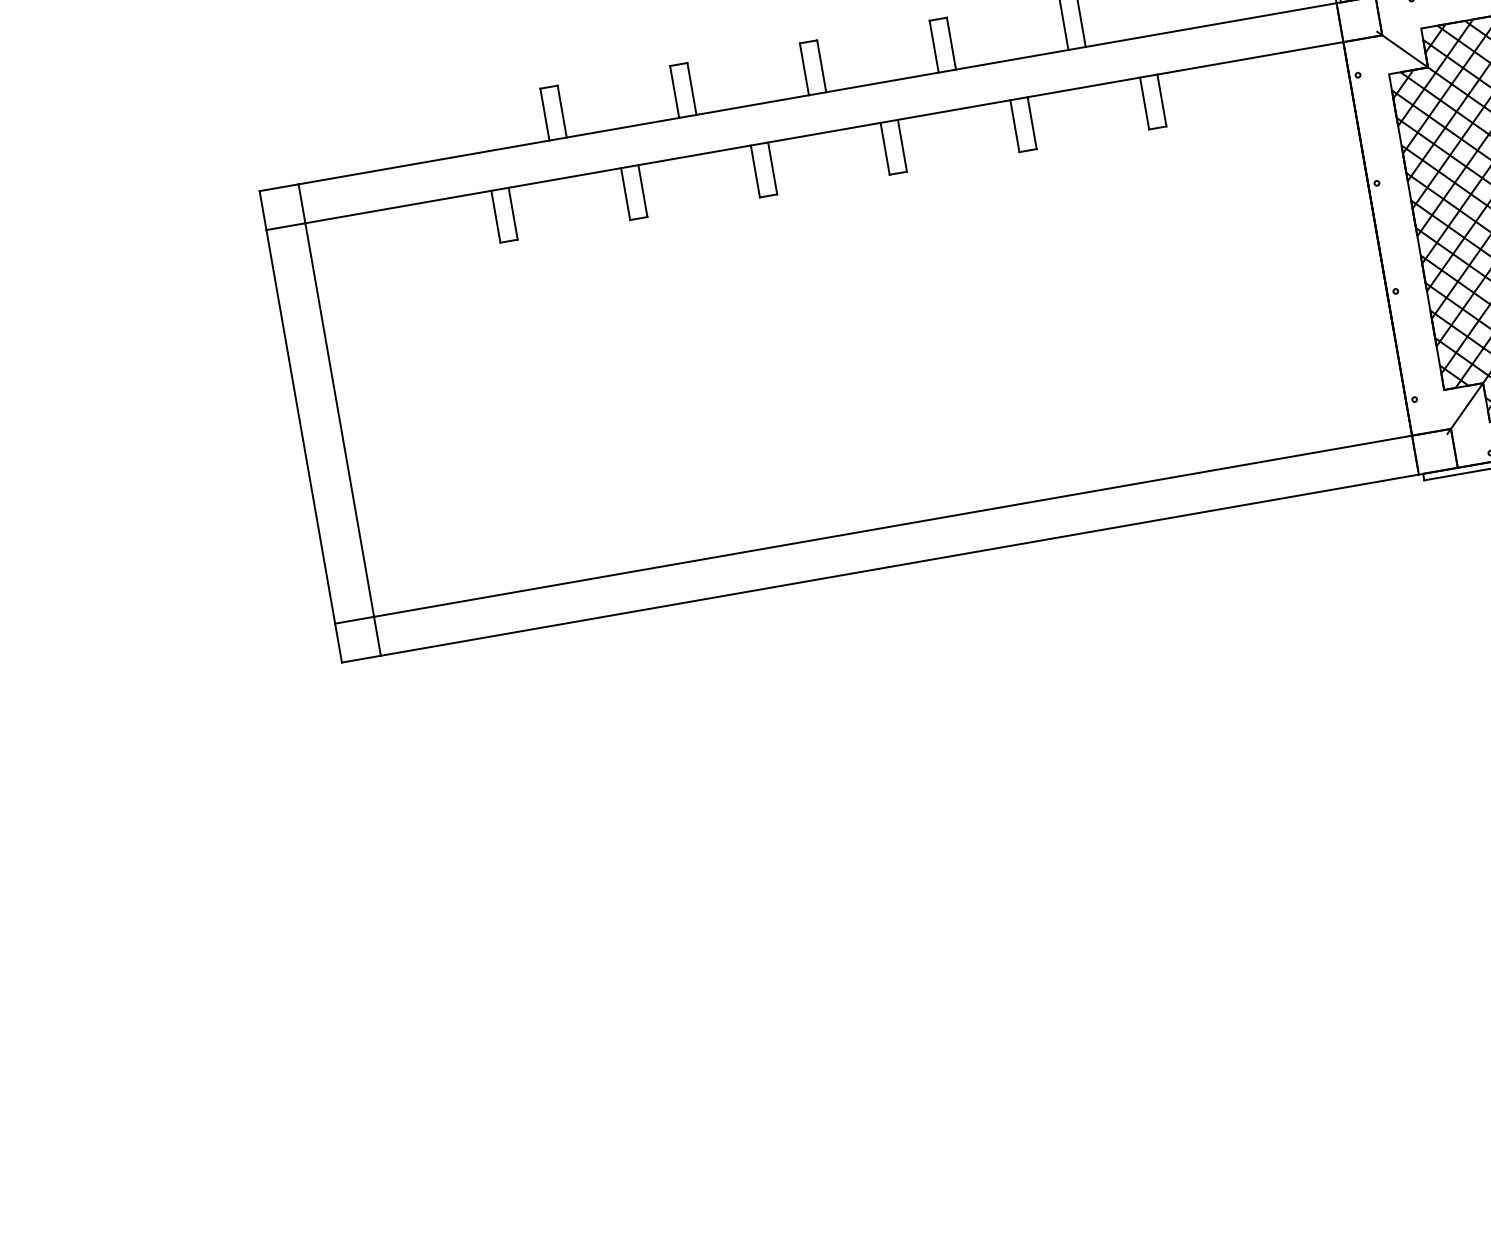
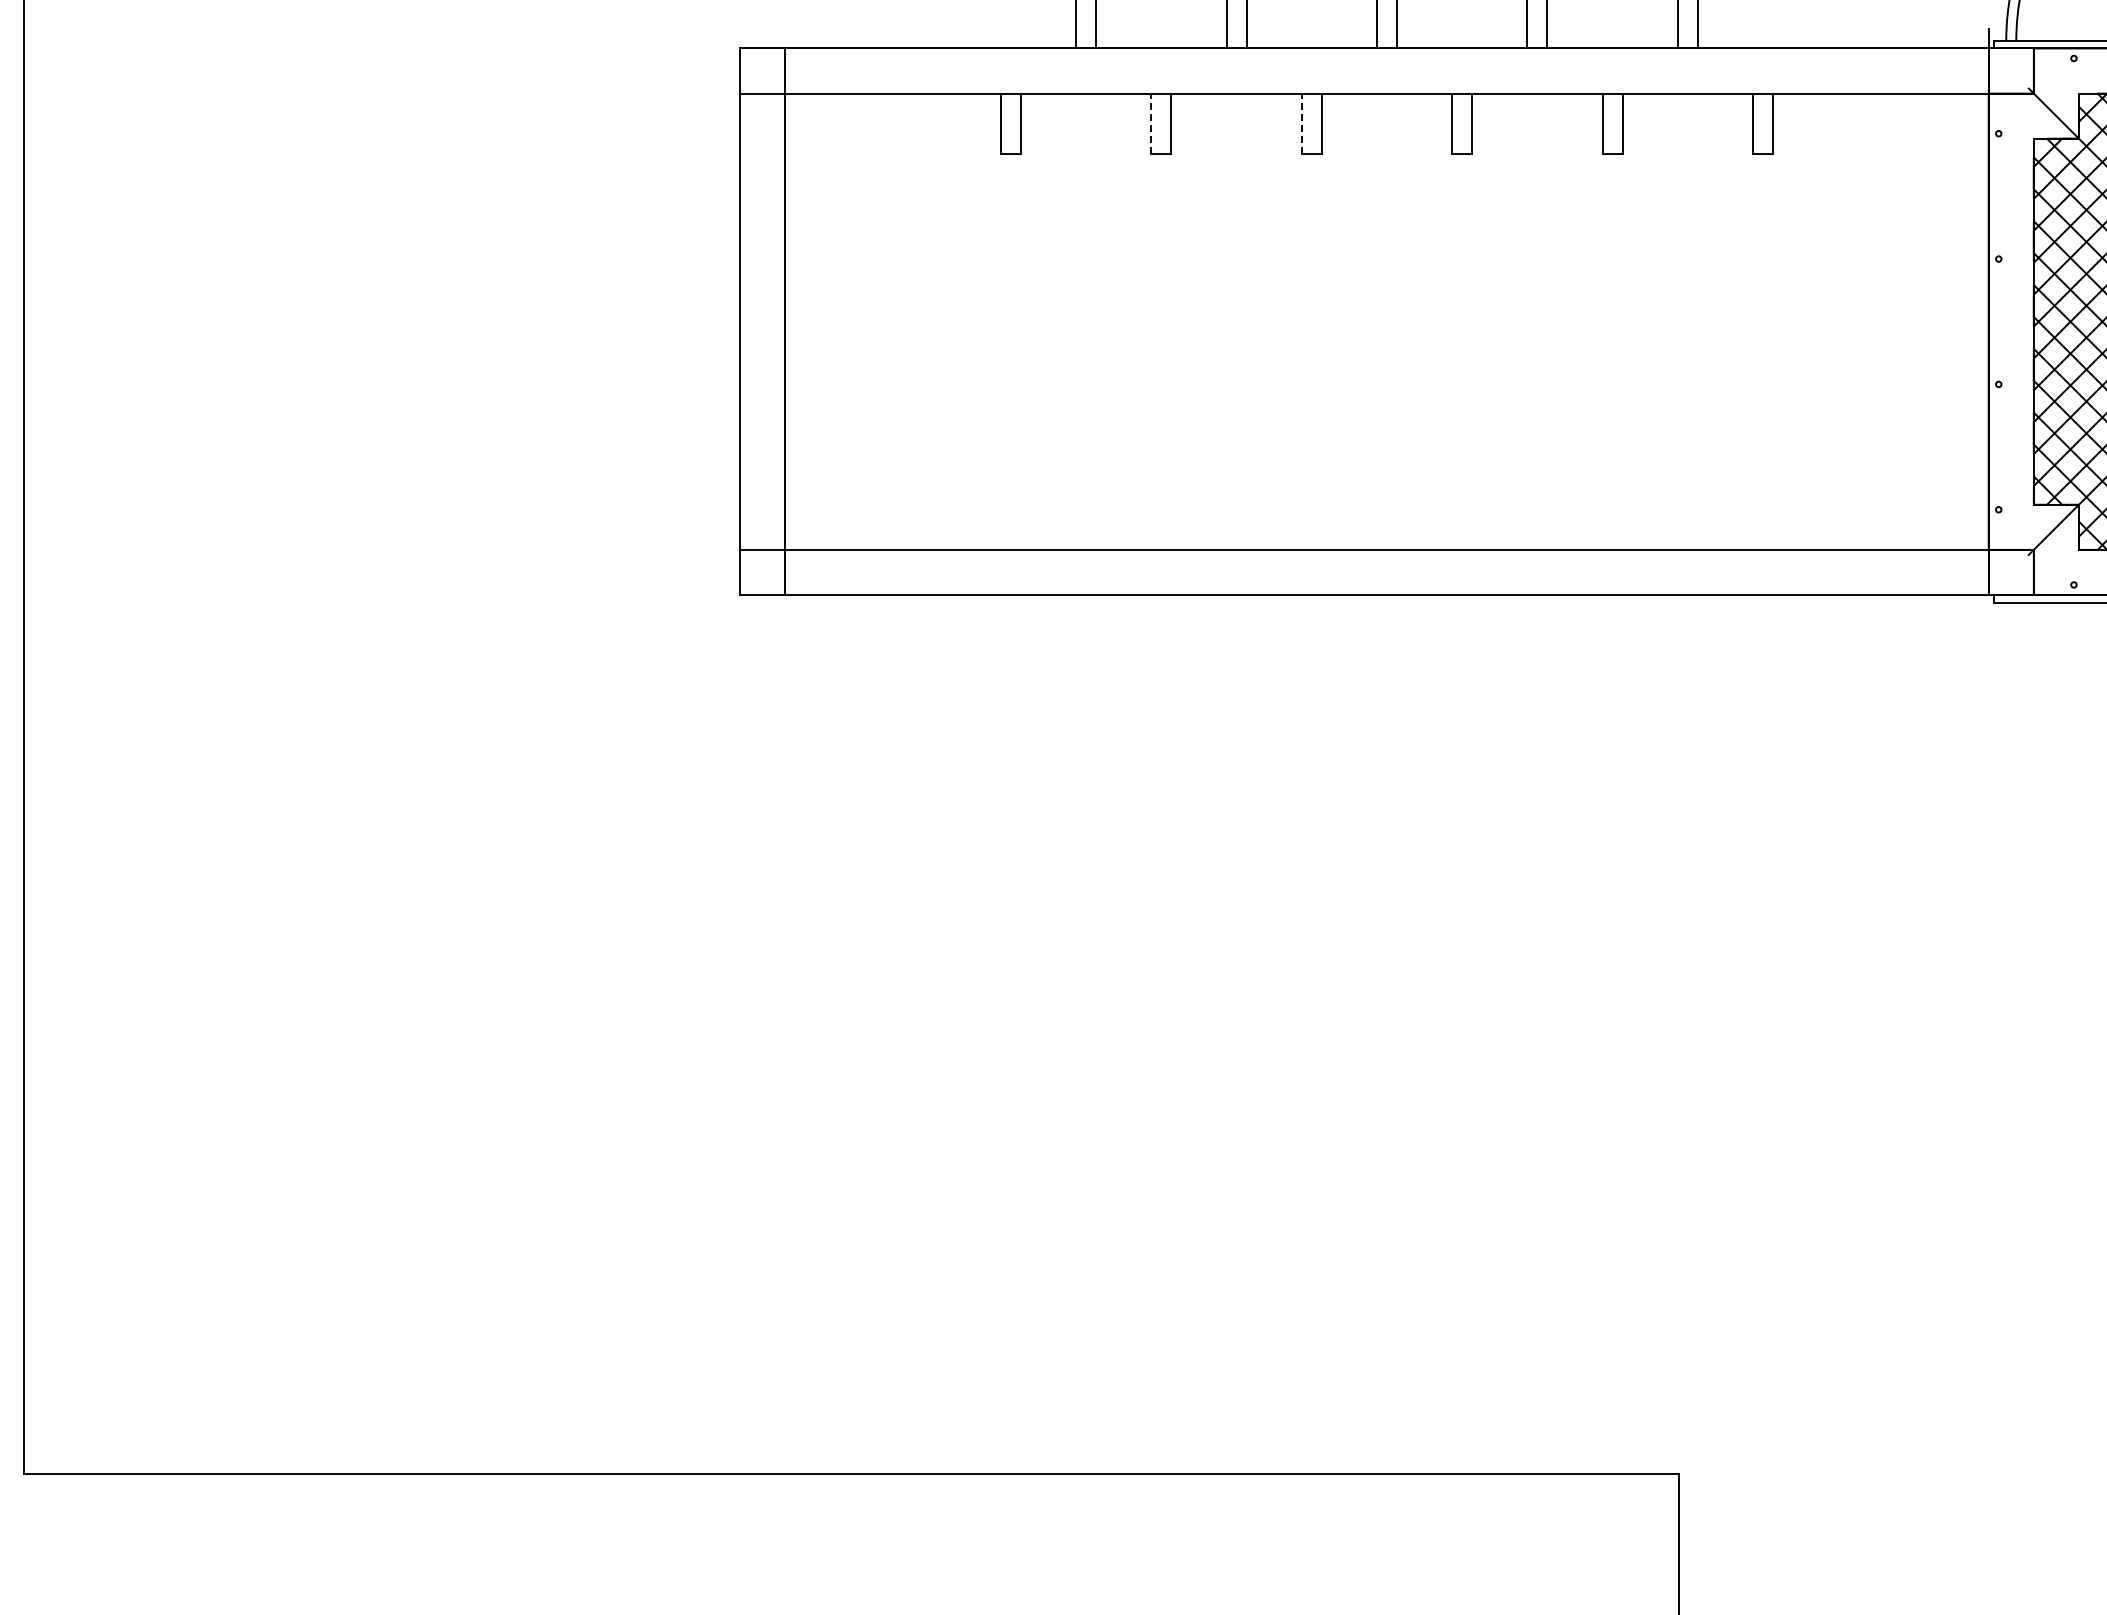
line: (755, 171) -> (1301, 123), solid -> dashed
line: (625, 193) -> (1151, 123), solid -> dashed

